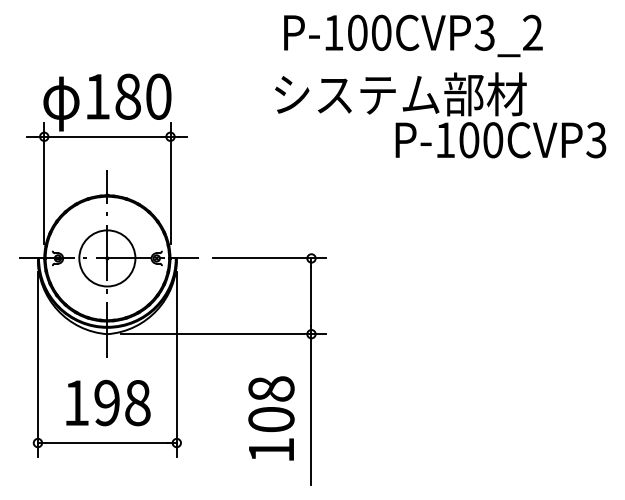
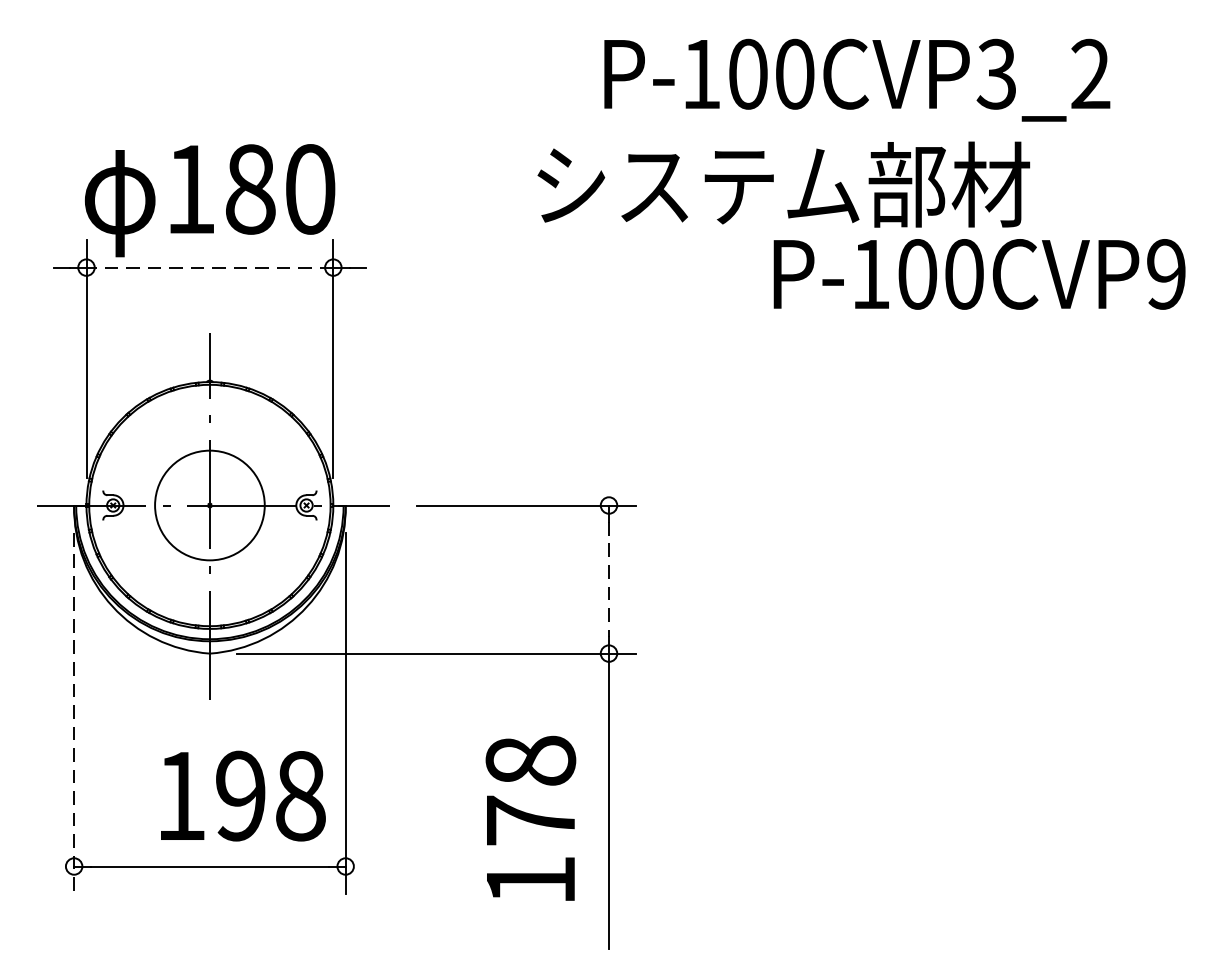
text: (413, 35) -> (857, 79), moved
line: (106, 136) -> (208, 267), solid -> dashed
text: (596, 140) -> (1166, 274), P-100CVP3 -> P-100CVP9
line: (311, 296) -> (609, 579), solid -> dashed
line: (37, 365) -> (73, 714), solid -> dashed
text: (108, 402) -> (243, 795), moved
text: (271, 419) -> (530, 820), 108 -> 178

